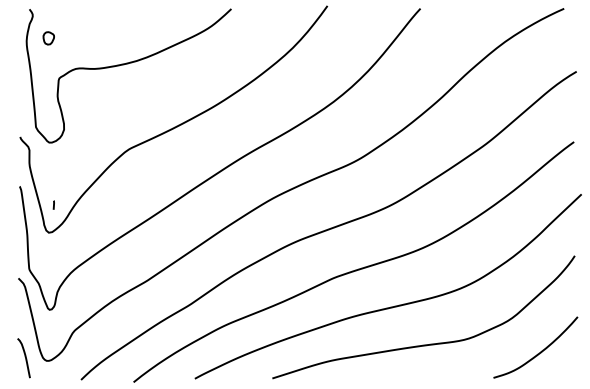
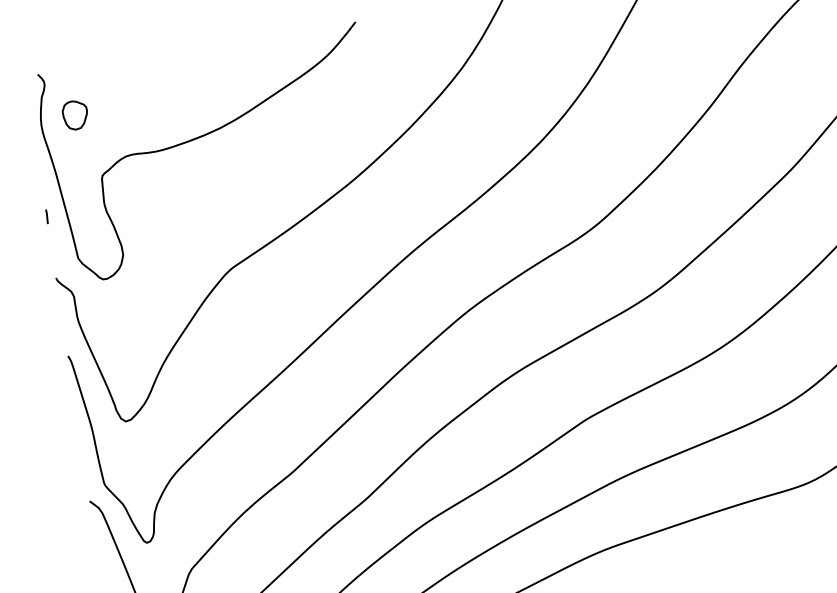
part: (48, 38) -> (75, 115), size x1.43
line: (53, 204) -> (46, 215), moved

